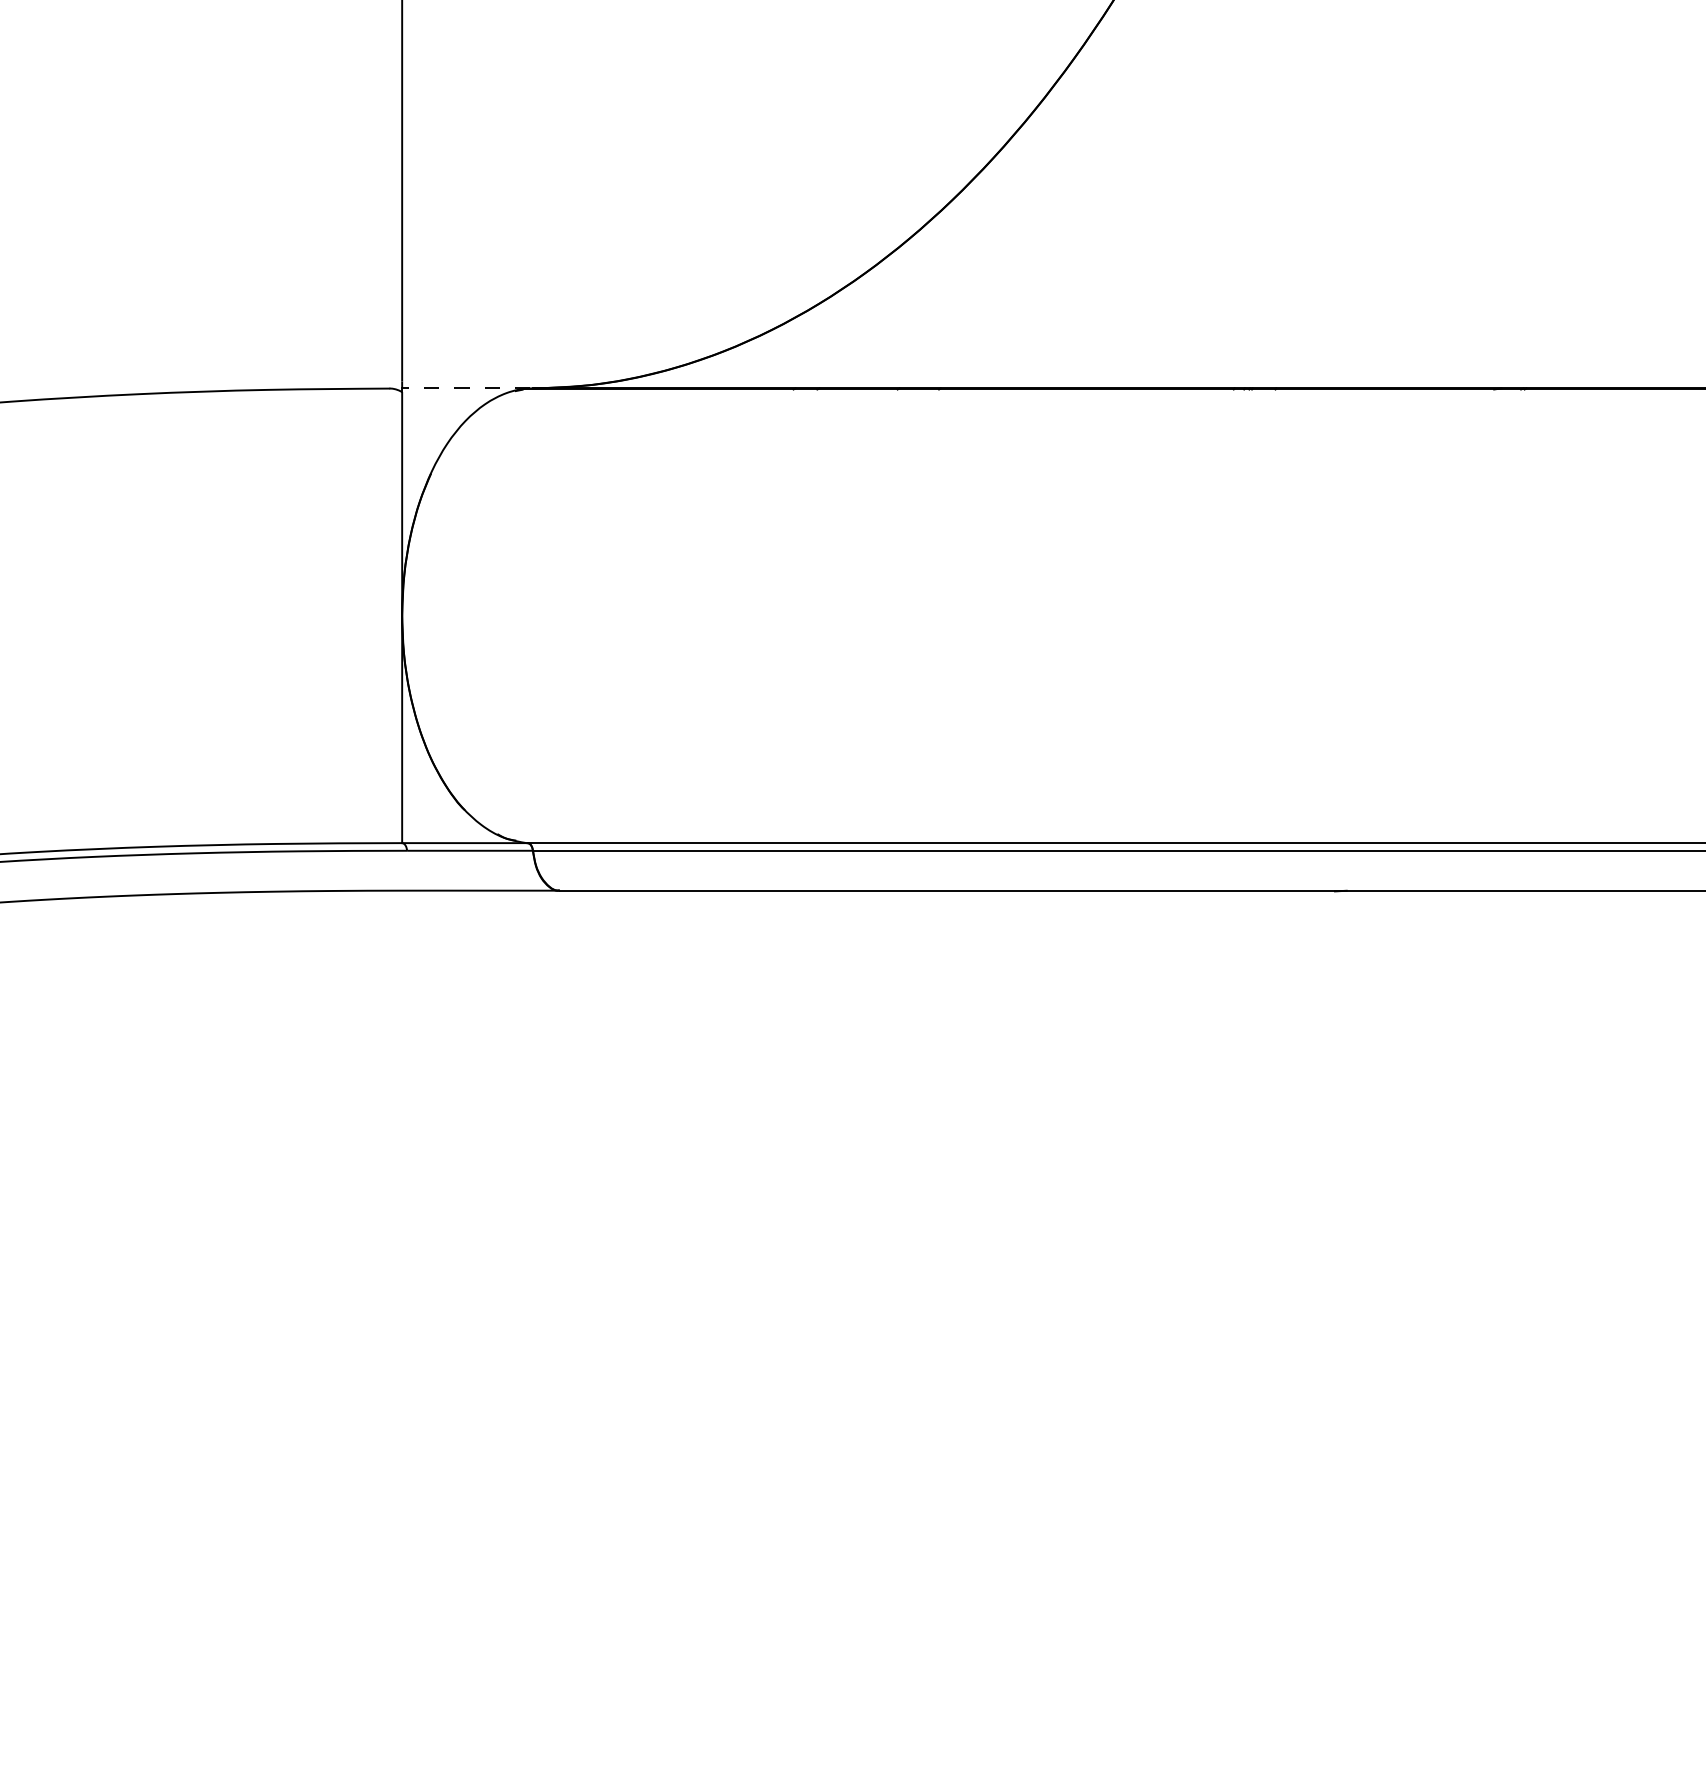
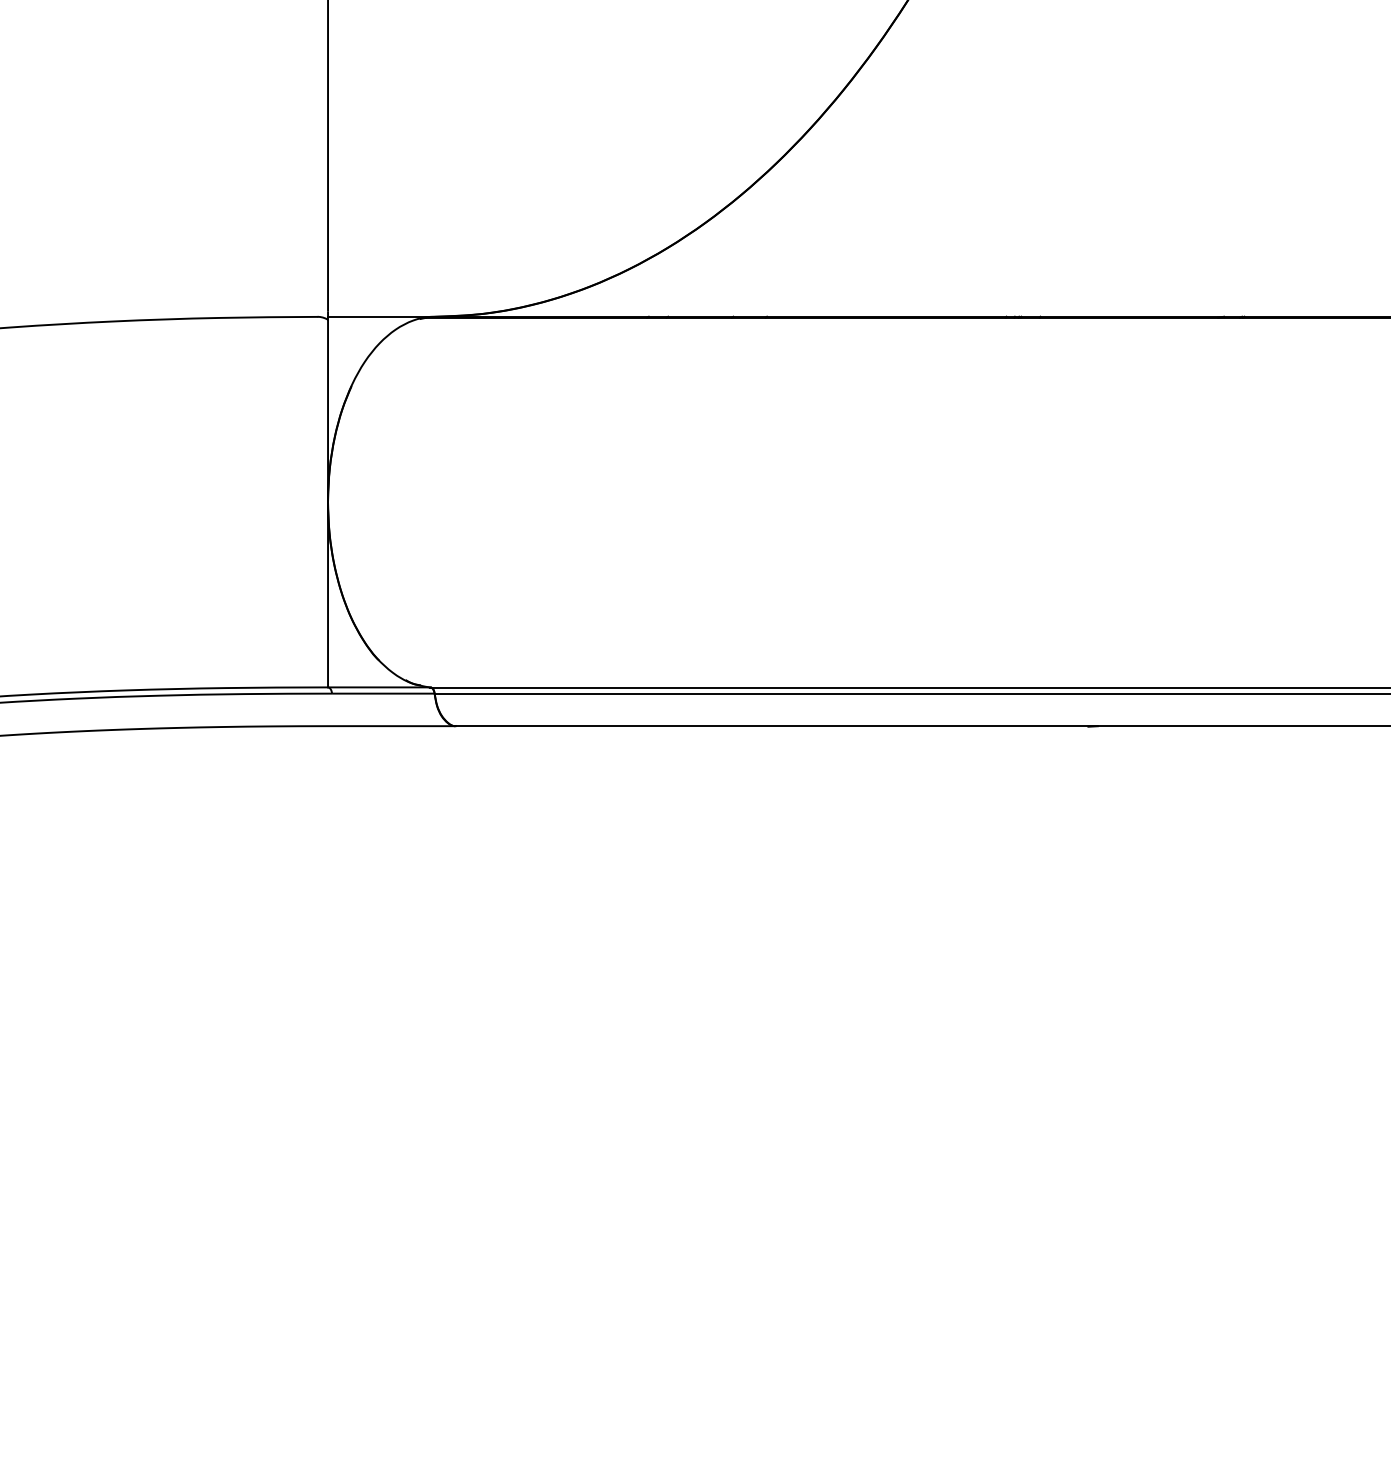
line: (465, 388) -> (379, 316), dashed -> solid

